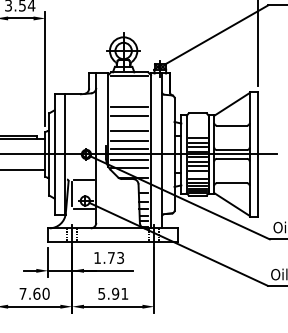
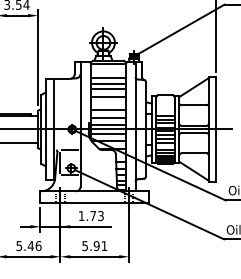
line: (129, 92) -> (108, 77), added
line: (129, 100) -> (108, 84), added
text: (34, 293) -> (28, 245), 7.60 -> 5.46

